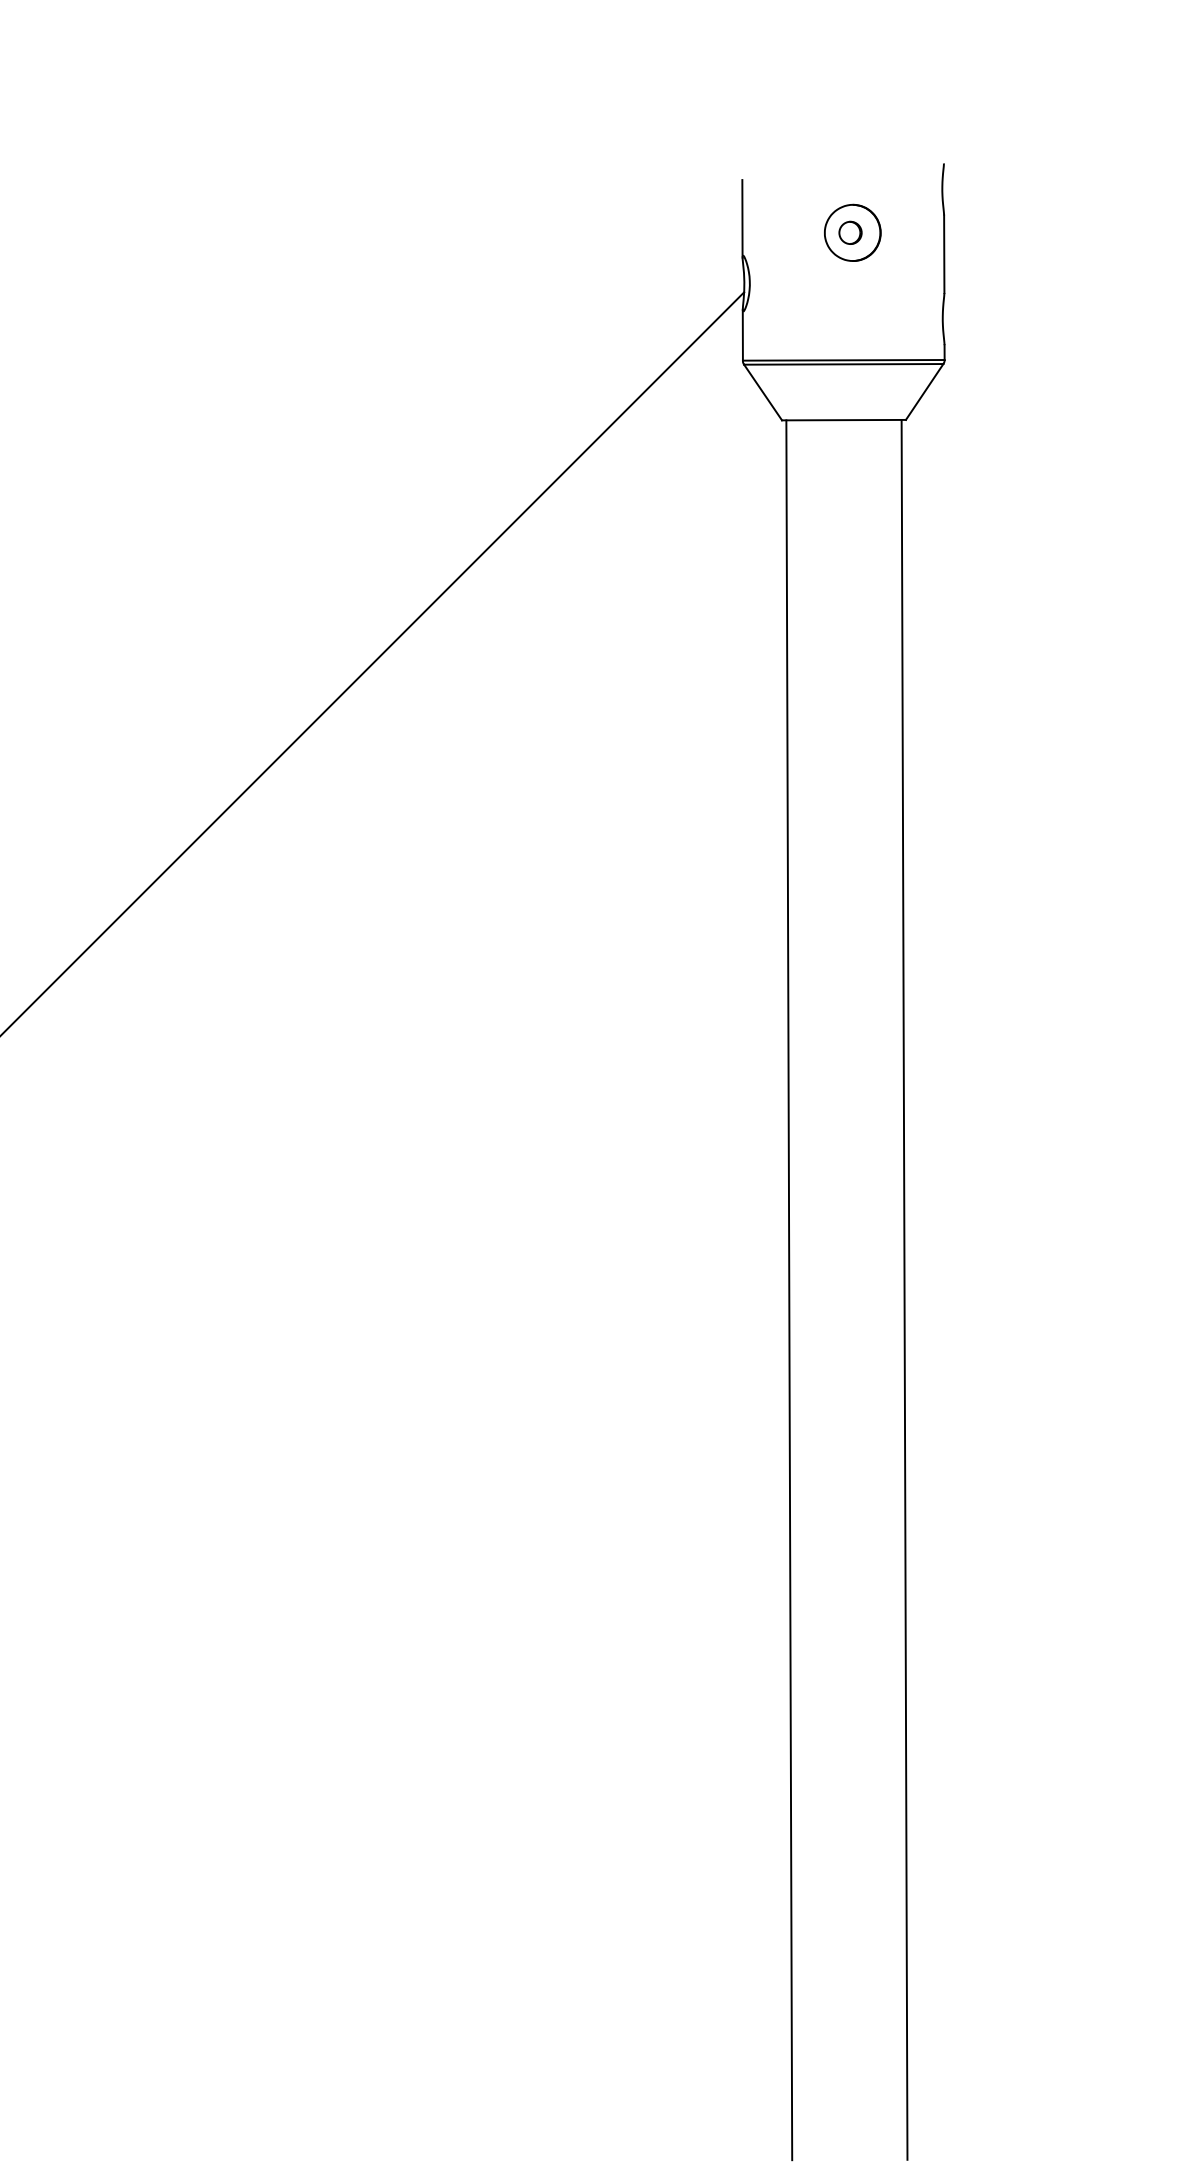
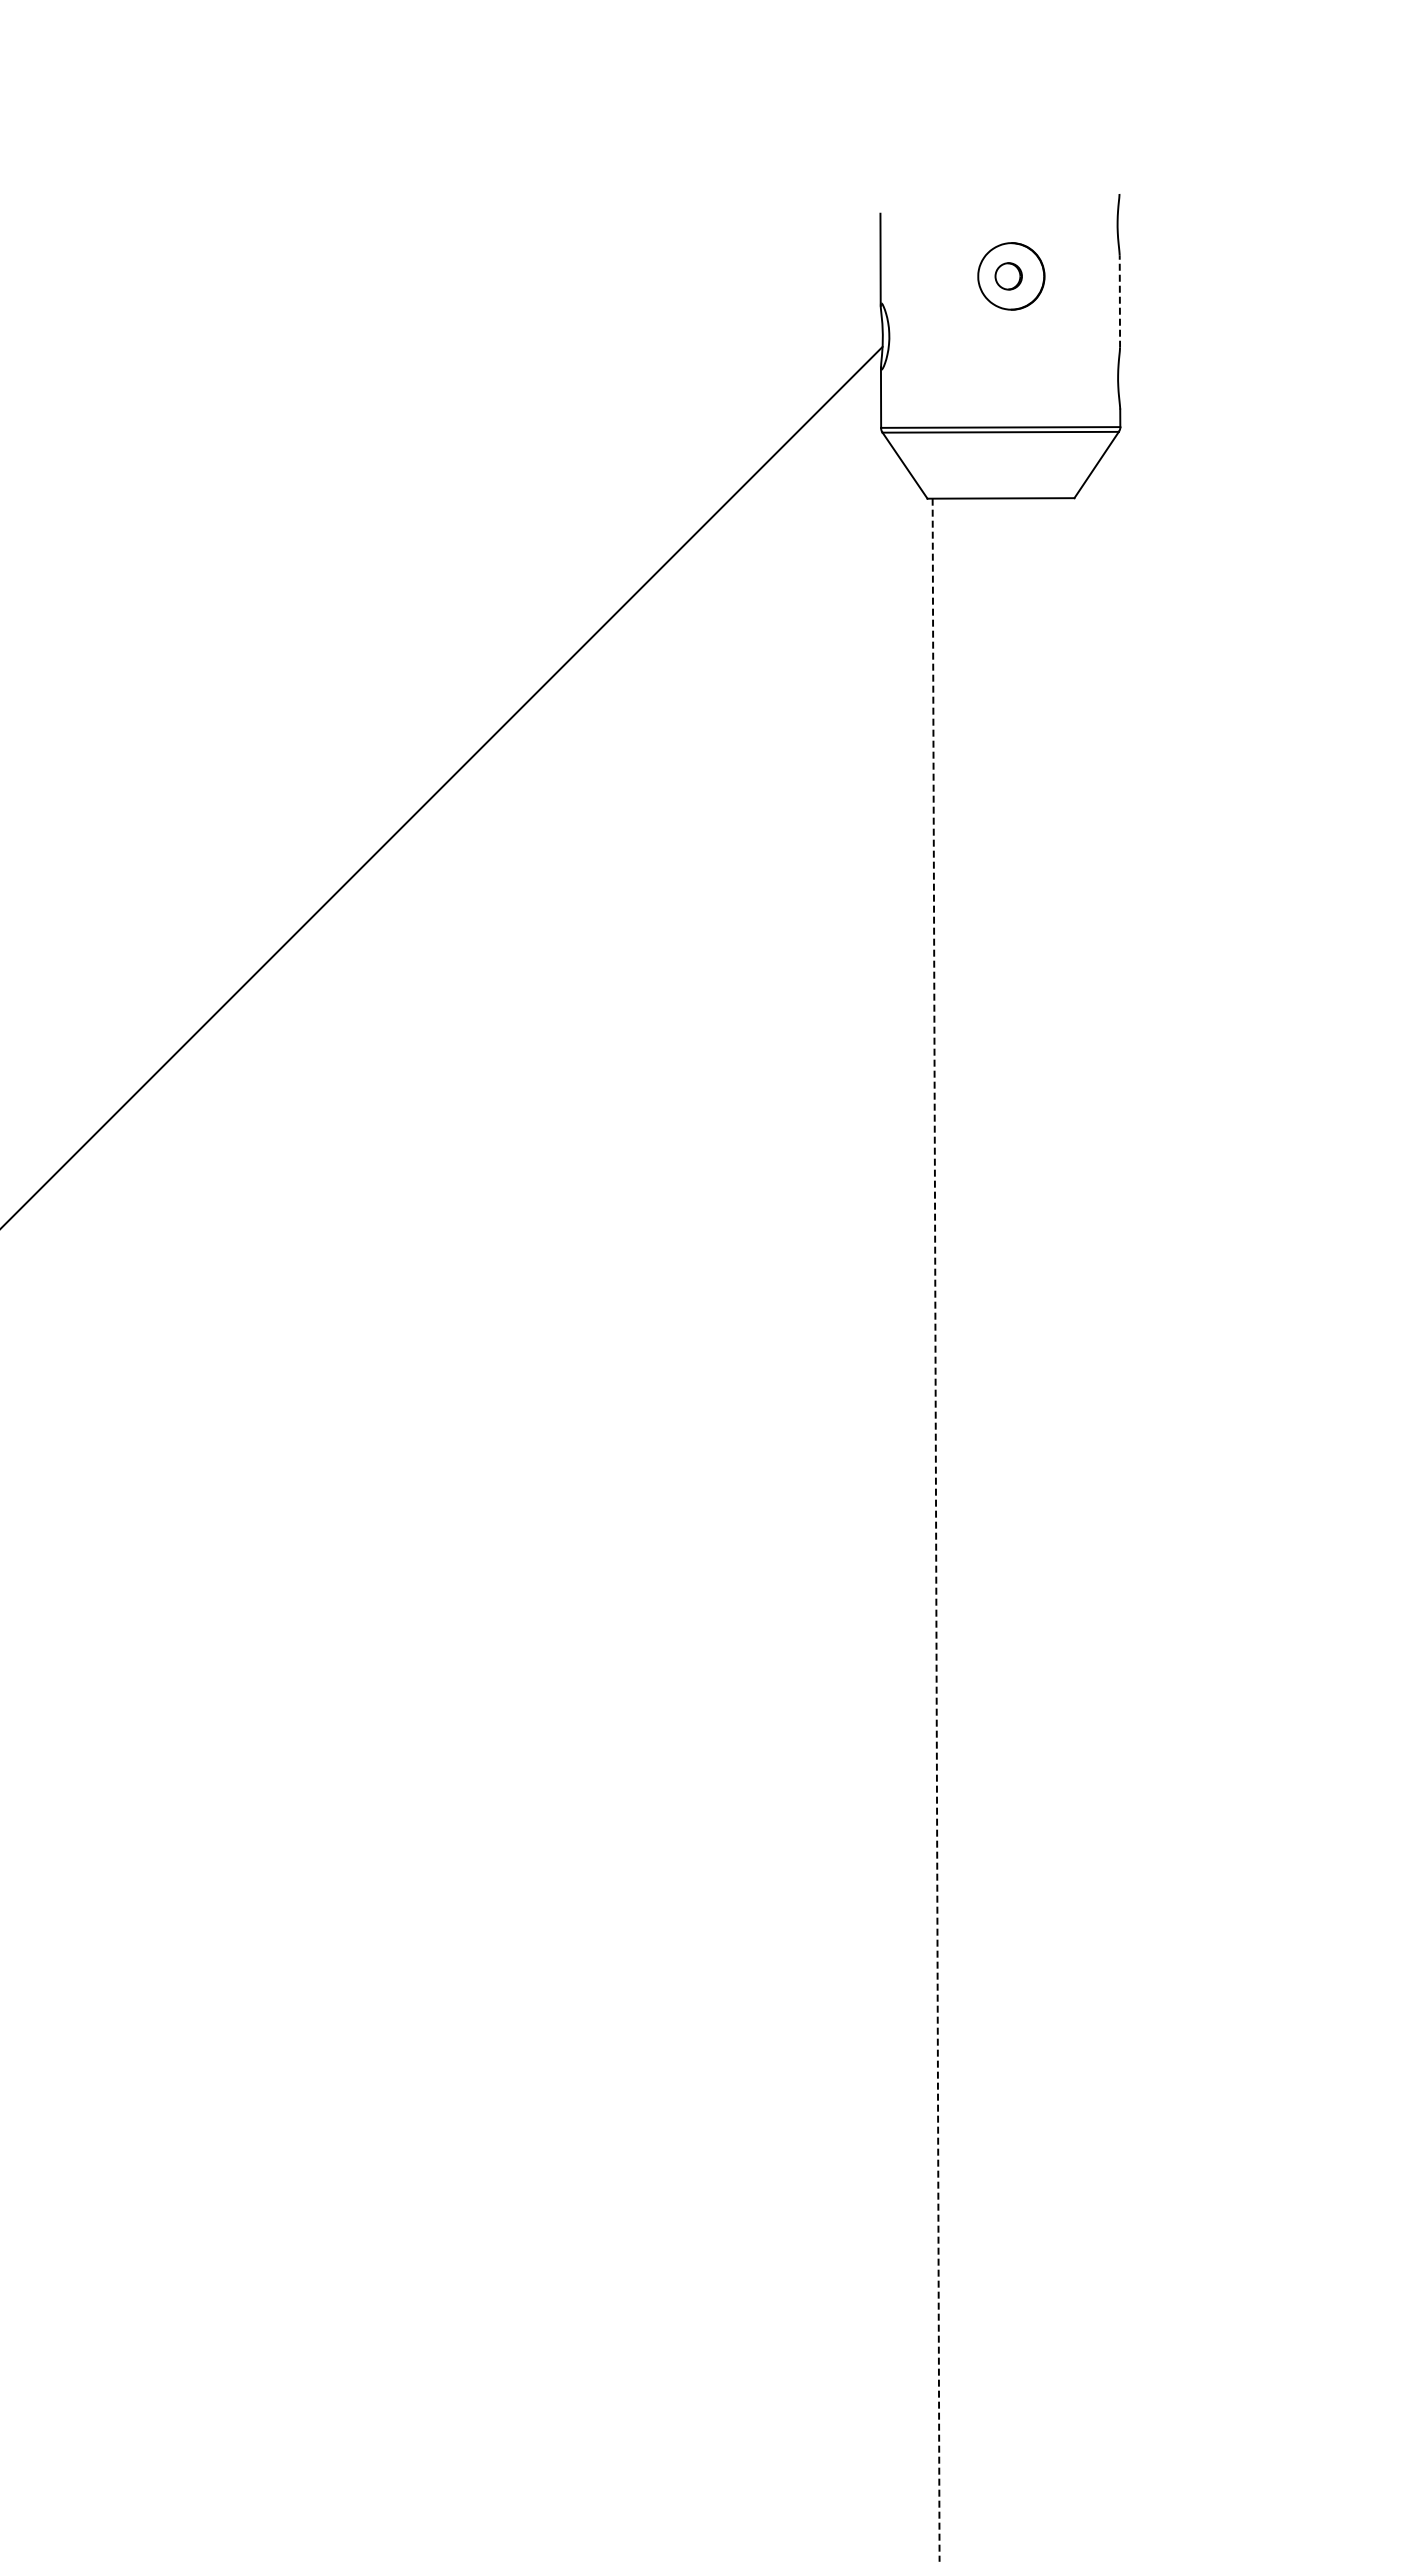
line: (943, 254) -> (1119, 301), solid -> dashed
line: (904, 1289) -> (1072, 1529), removed
line: (789, 1290) -> (936, 1530), solid -> dashed

